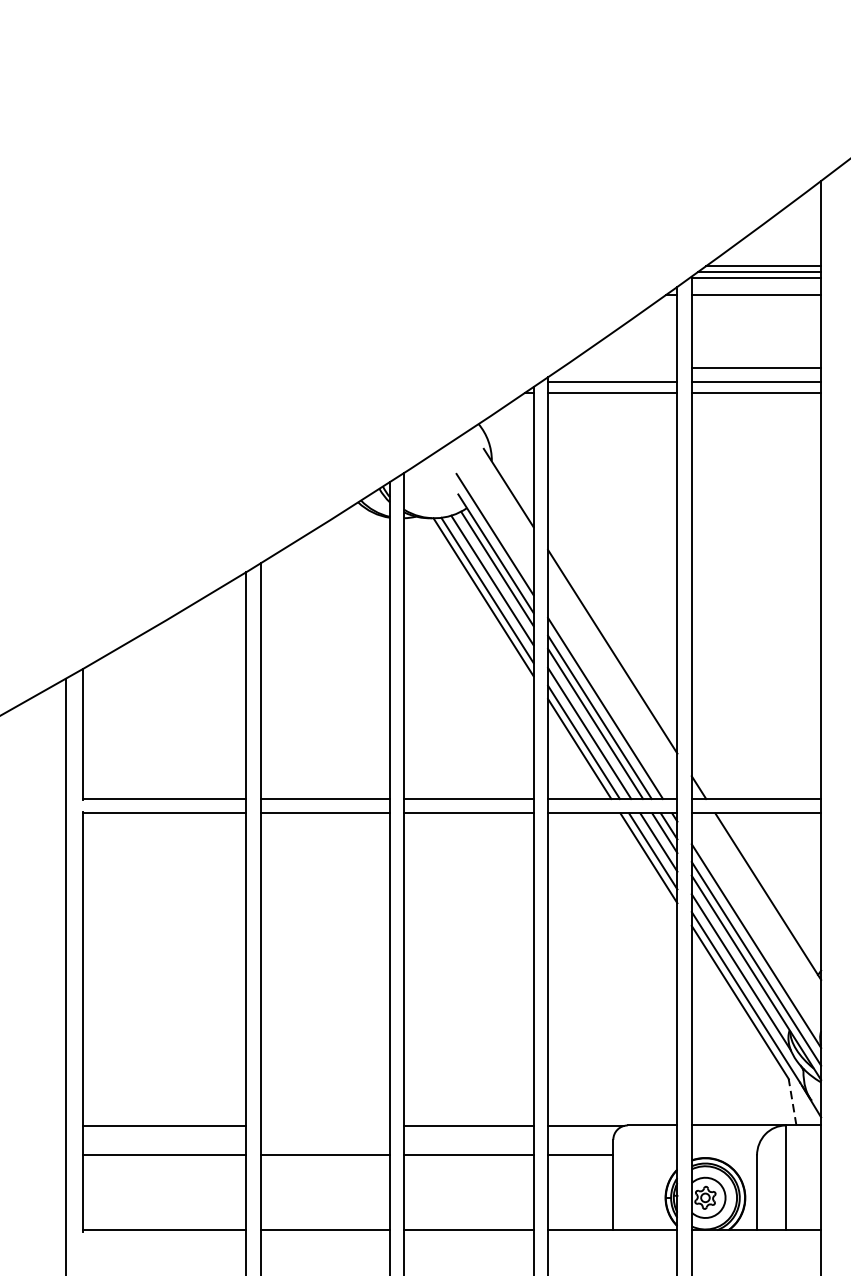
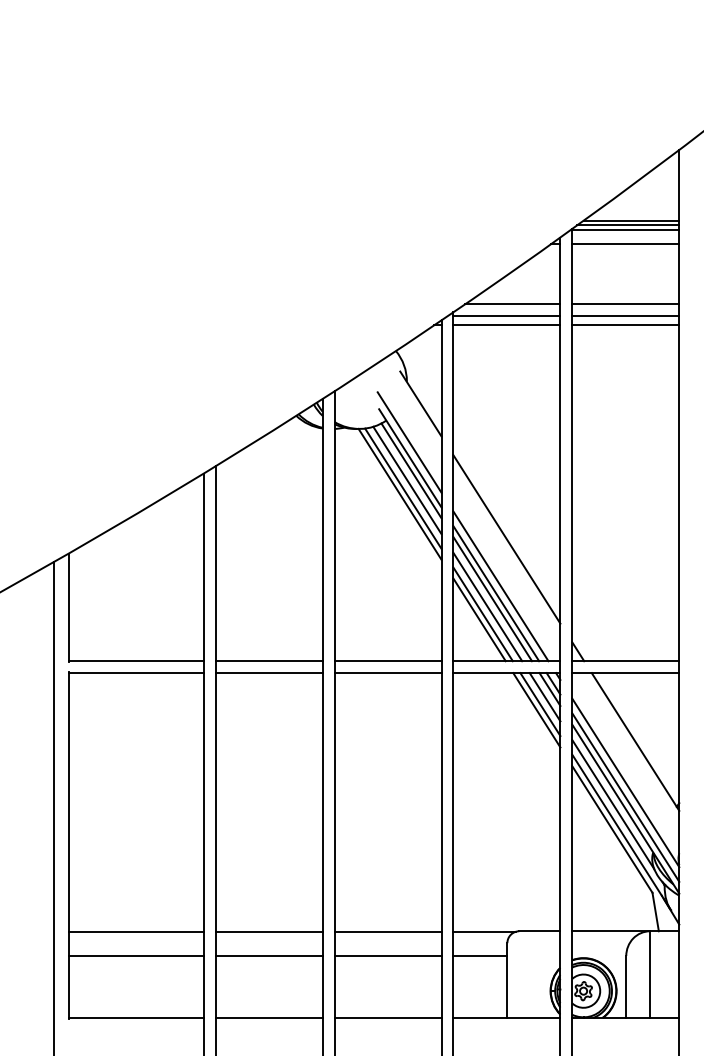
line: (619, 367) -> (512, 304), added
line: (792, 1102) -> (655, 912), dashed -> solid
line: (324, 1125) -> (268, 931), added

